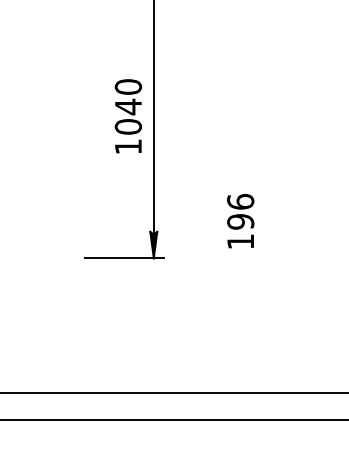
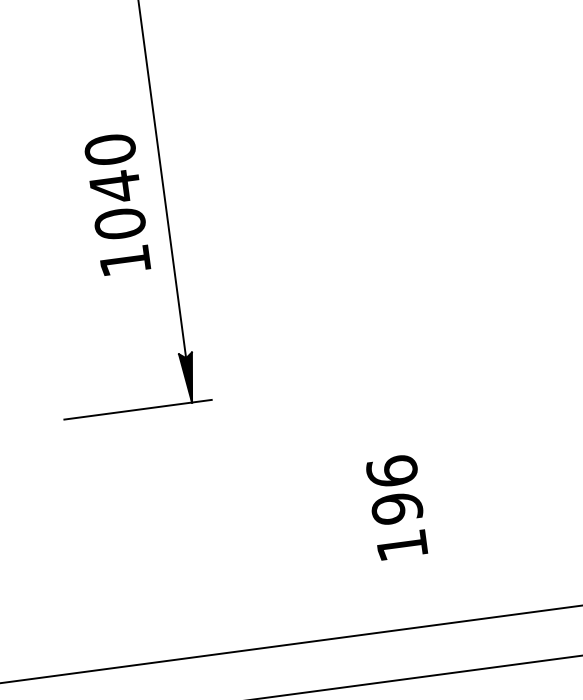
text: (128, 116) -> (117, 204), moved
text: (240, 221) -> (396, 507), moved

